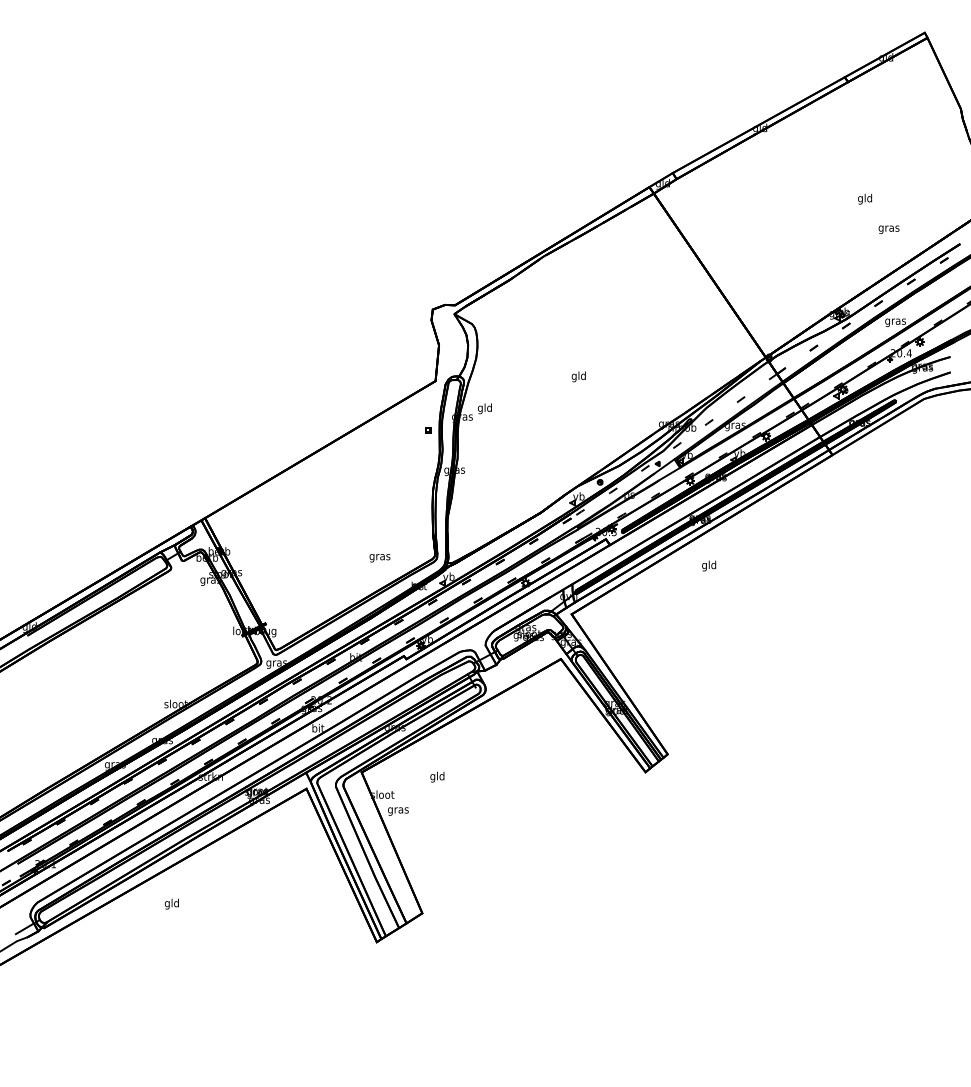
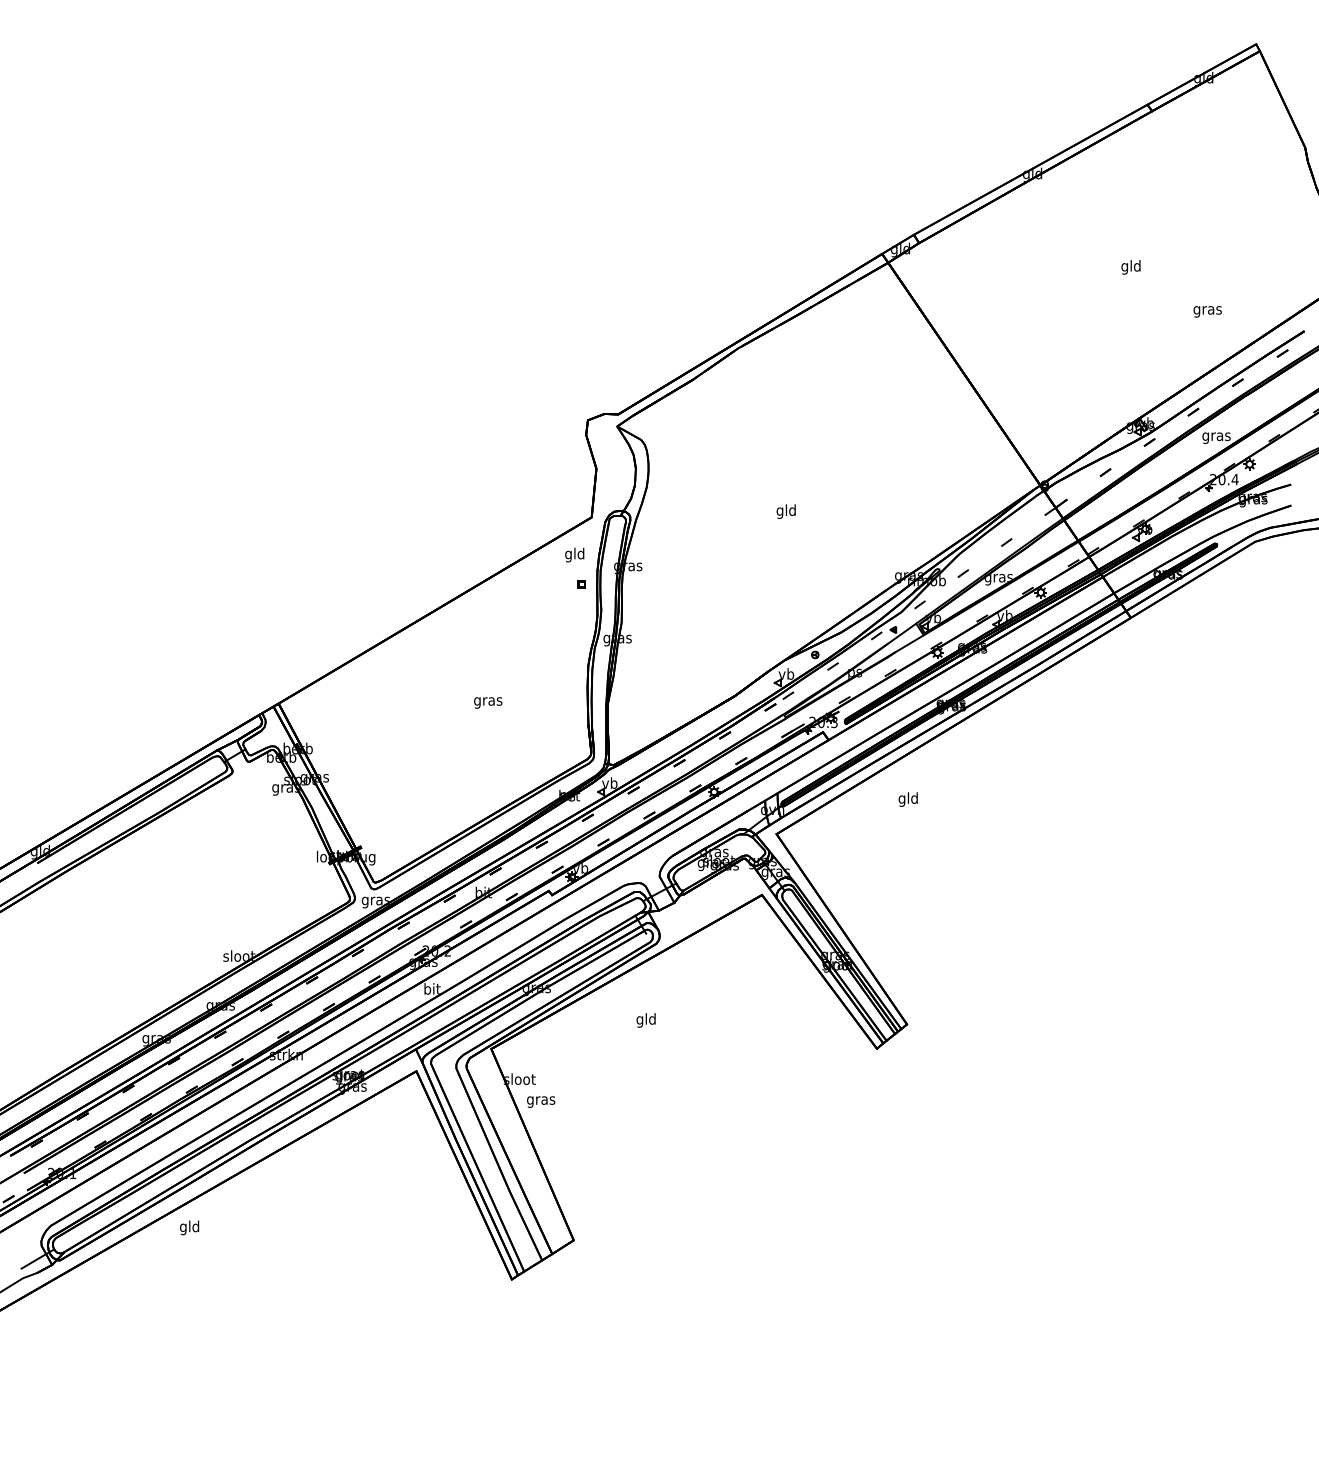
text: (864, 199) -> (1130, 267), moved
text: (484, 408) -> (574, 554), moved
text: (380, 557) -> (488, 702), moved
text: (708, 565) -> (907, 799), moved
text: (436, 777) -> (645, 1020), moved
text: (171, 903) -> (189, 1227), moved

